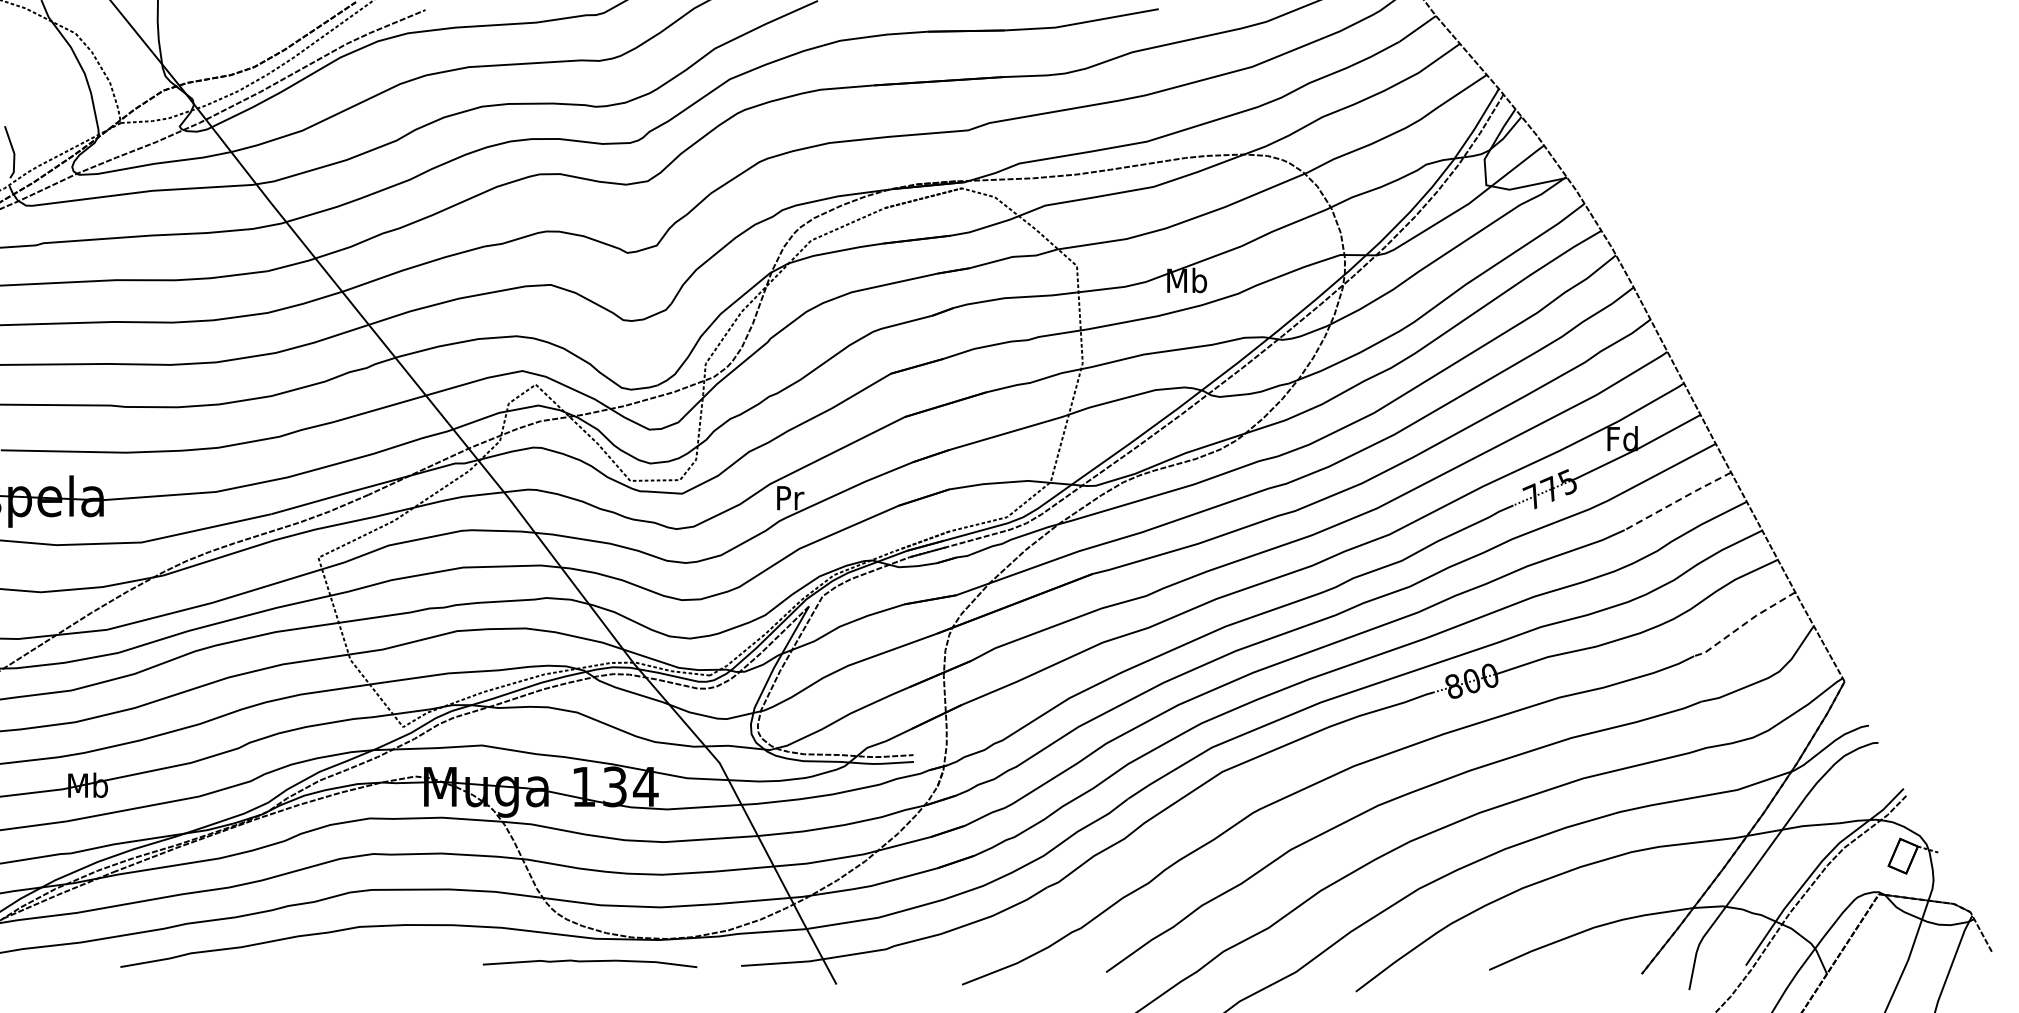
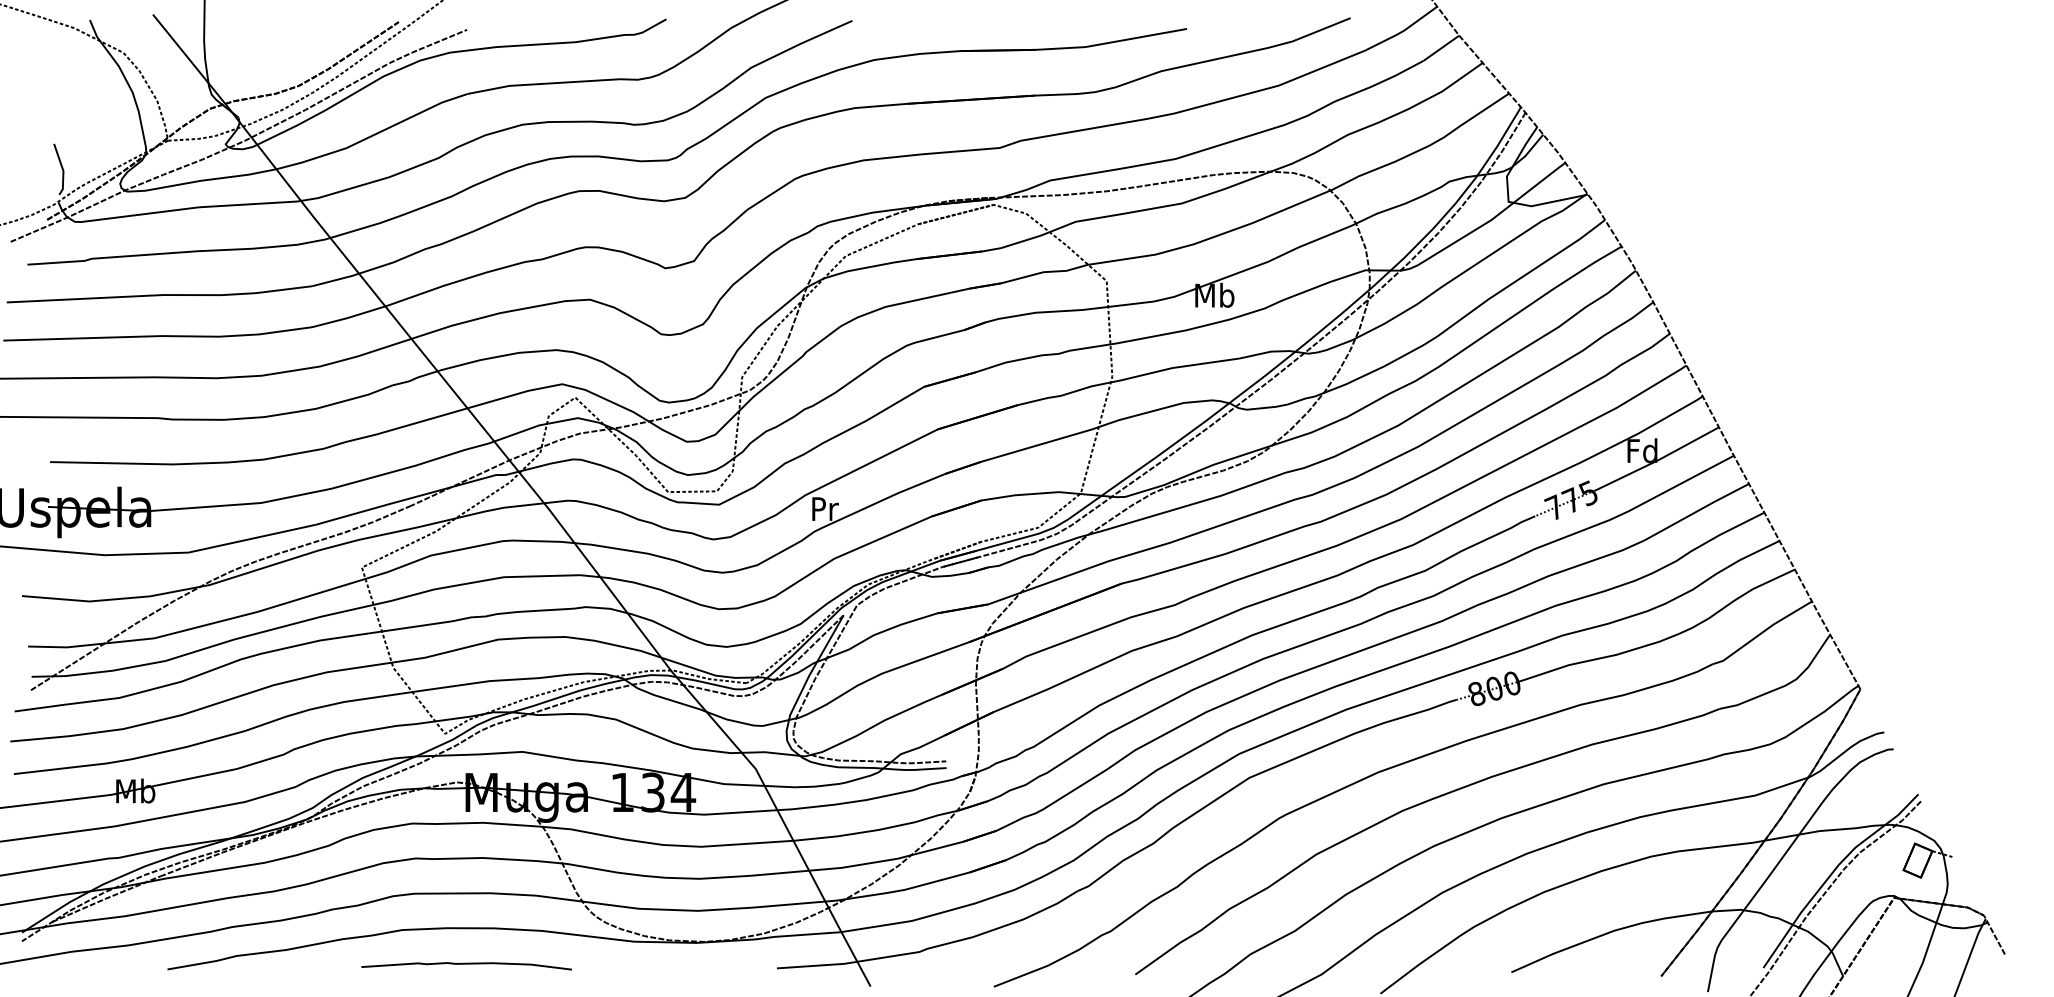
line: (1677, 500) -> (1696, 511), dashed -> solid
line: (1743, 624) -> (1761, 633), dashed -> solid
curve: (589, 962) -> (466, 964), moved

